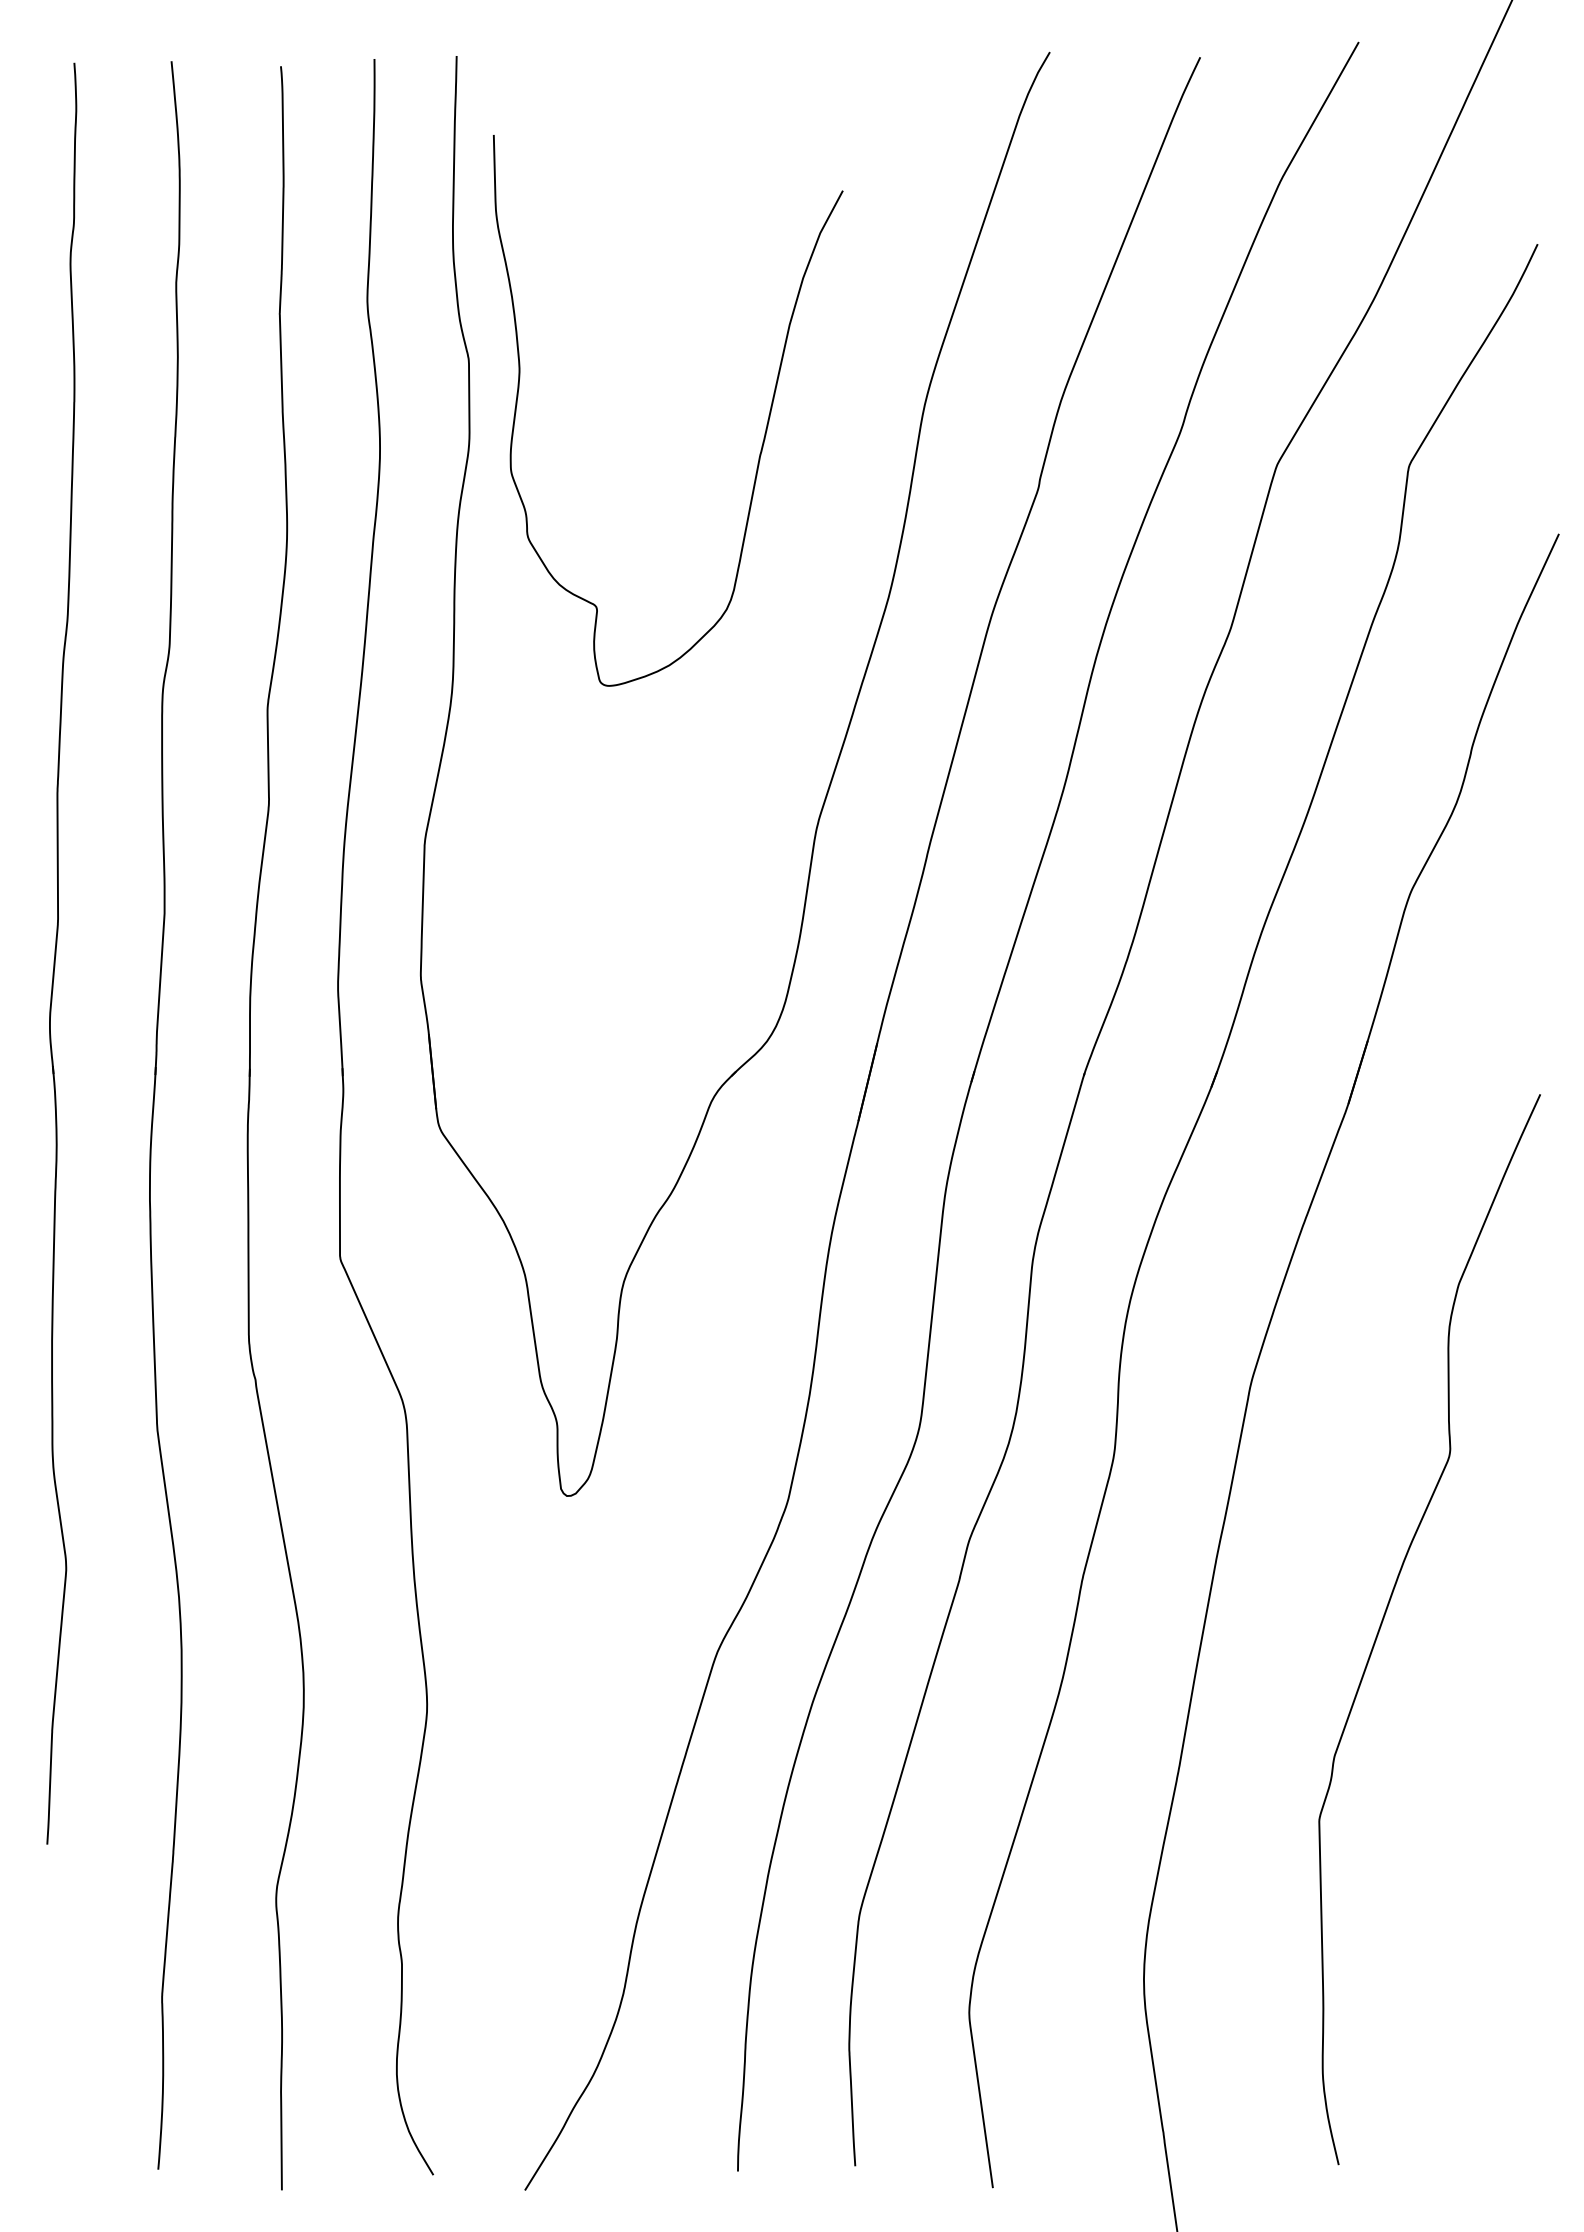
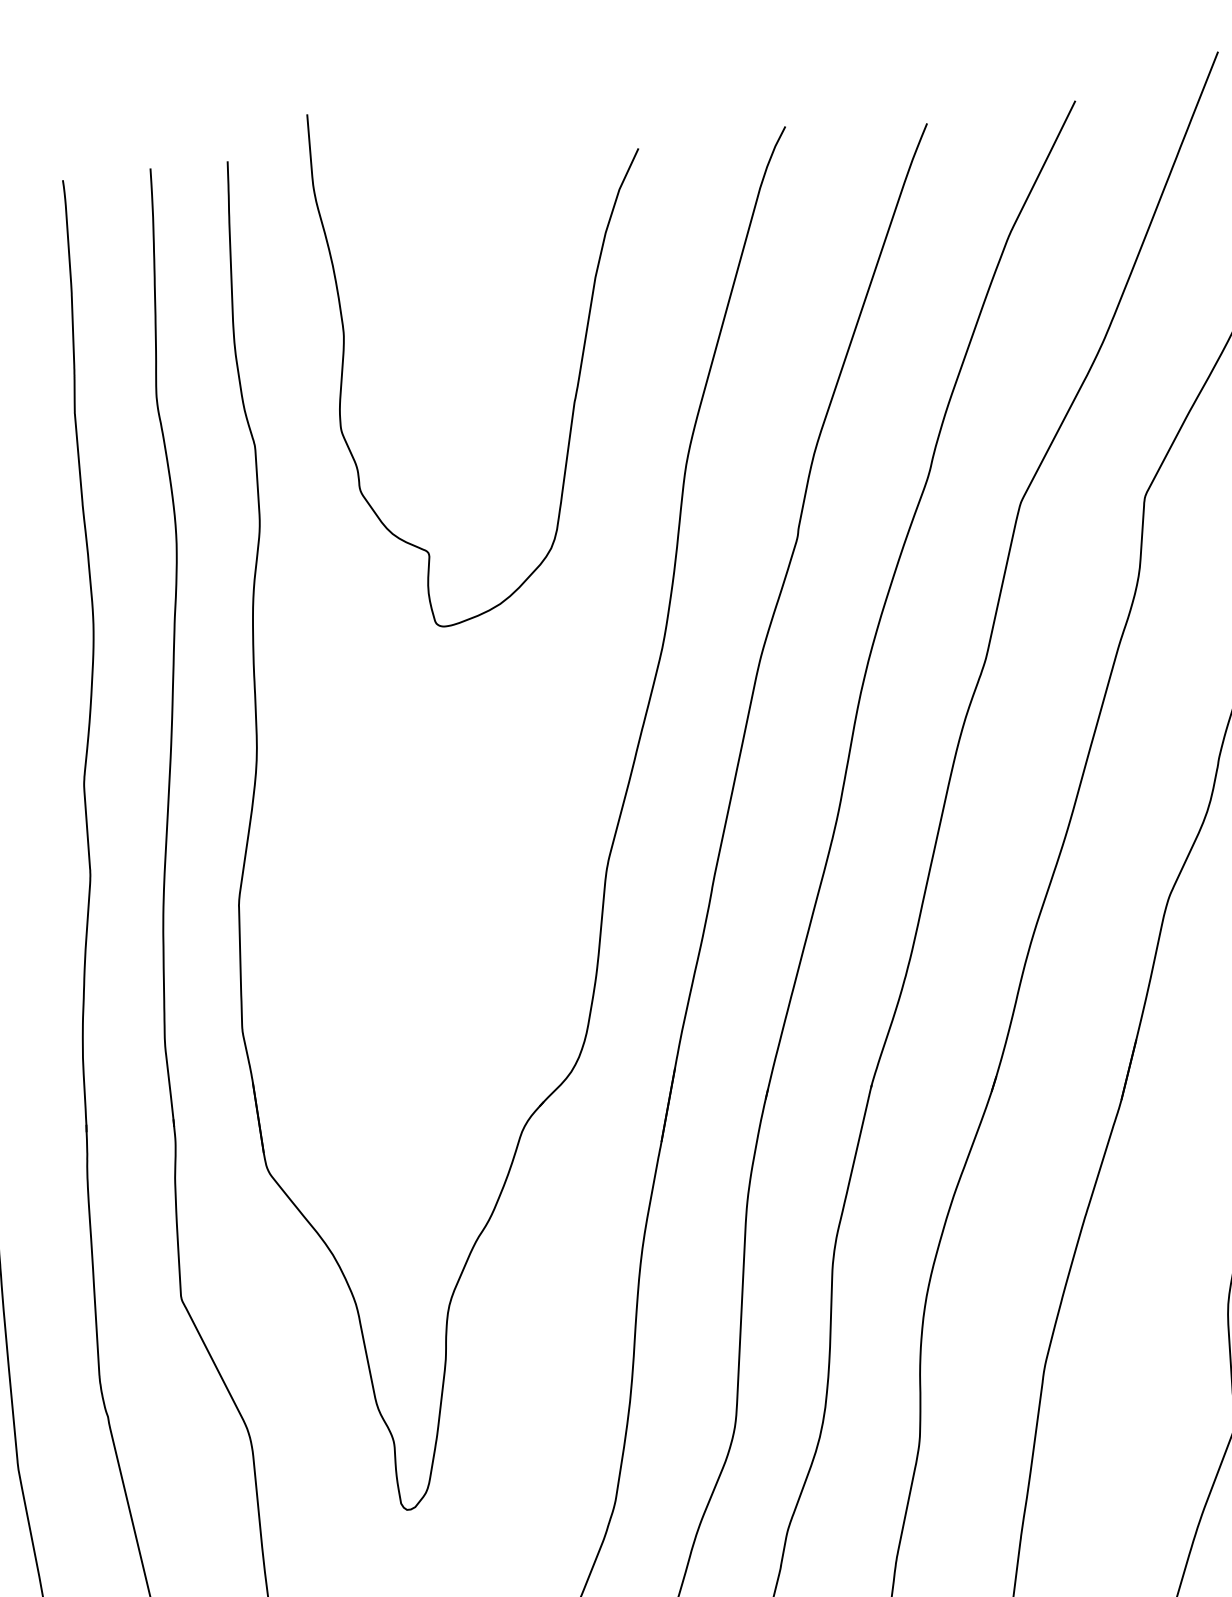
curve: (765, 428) -> (578, 376), moved

